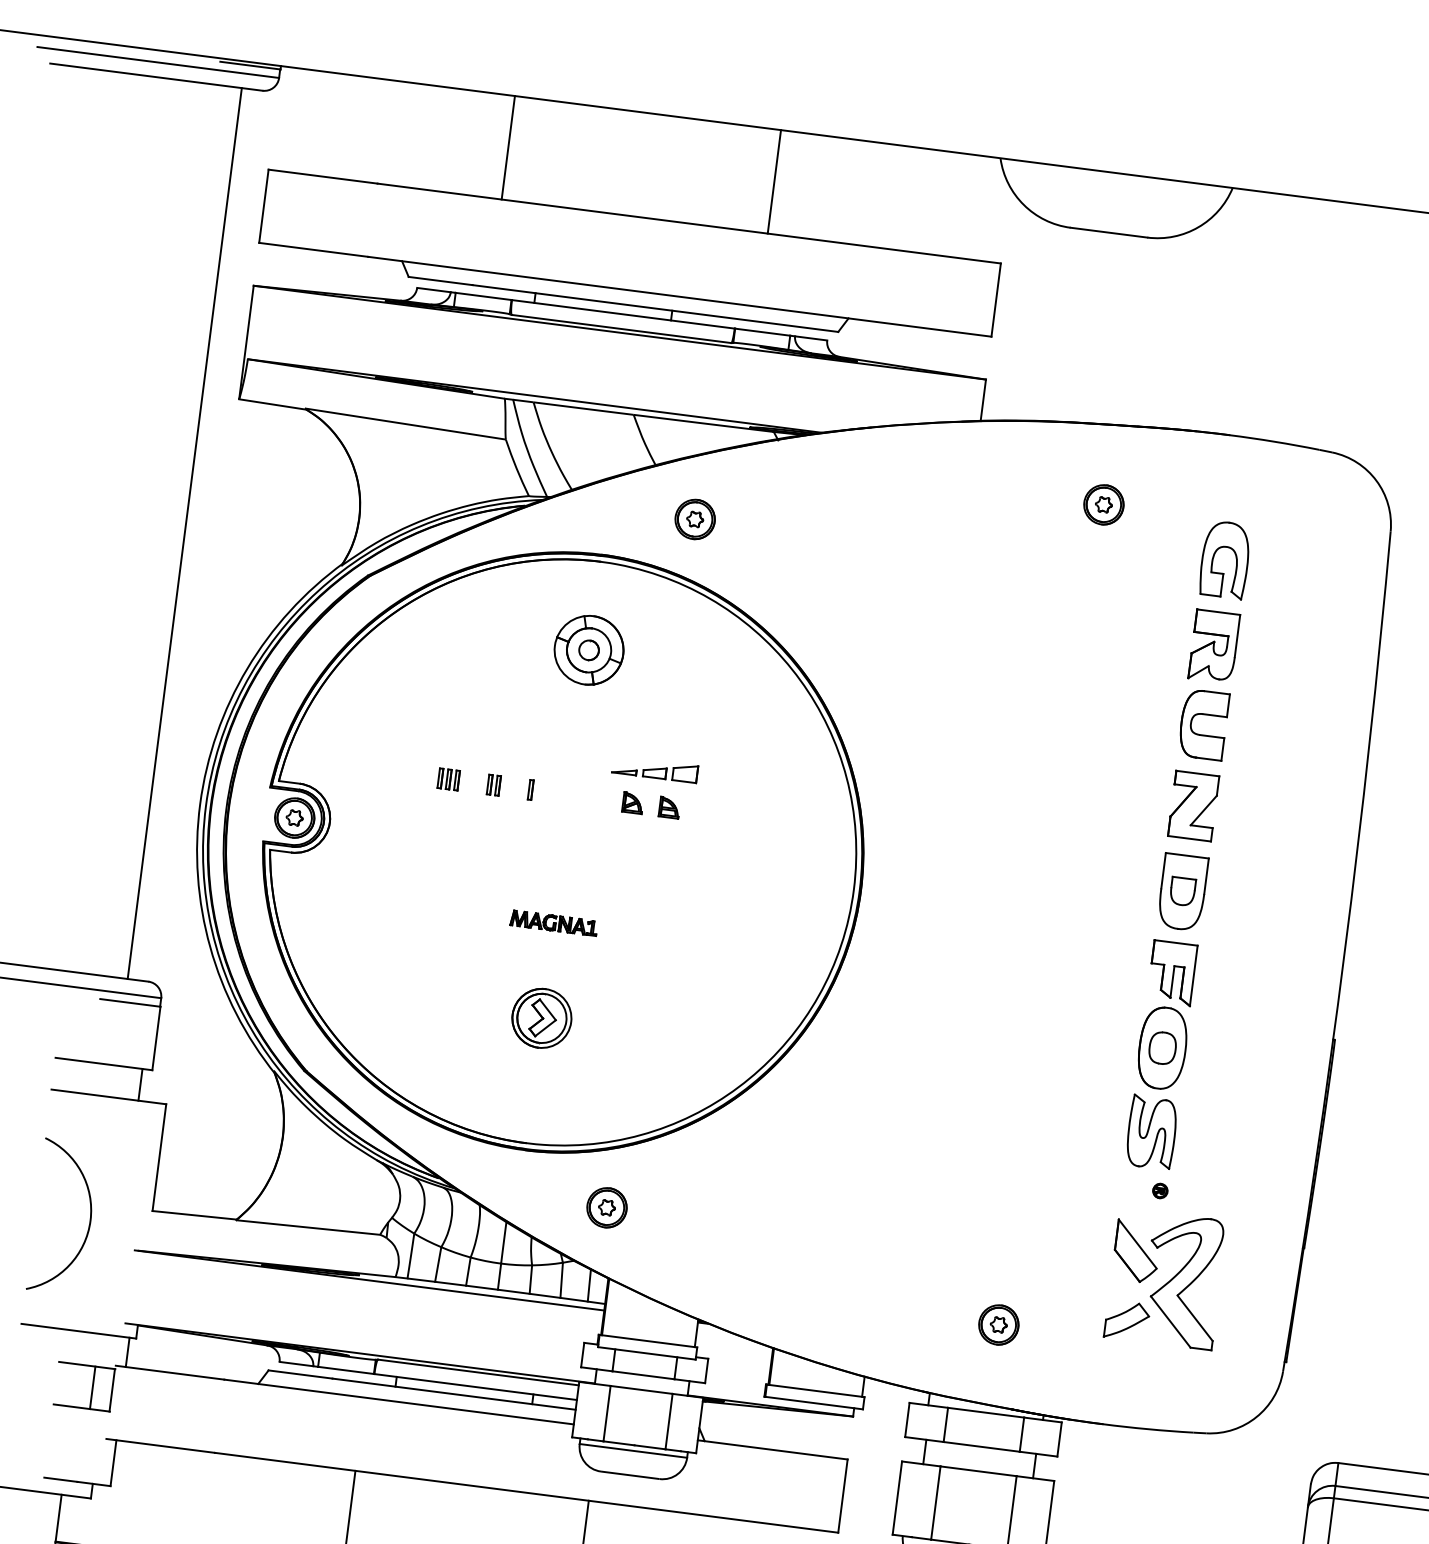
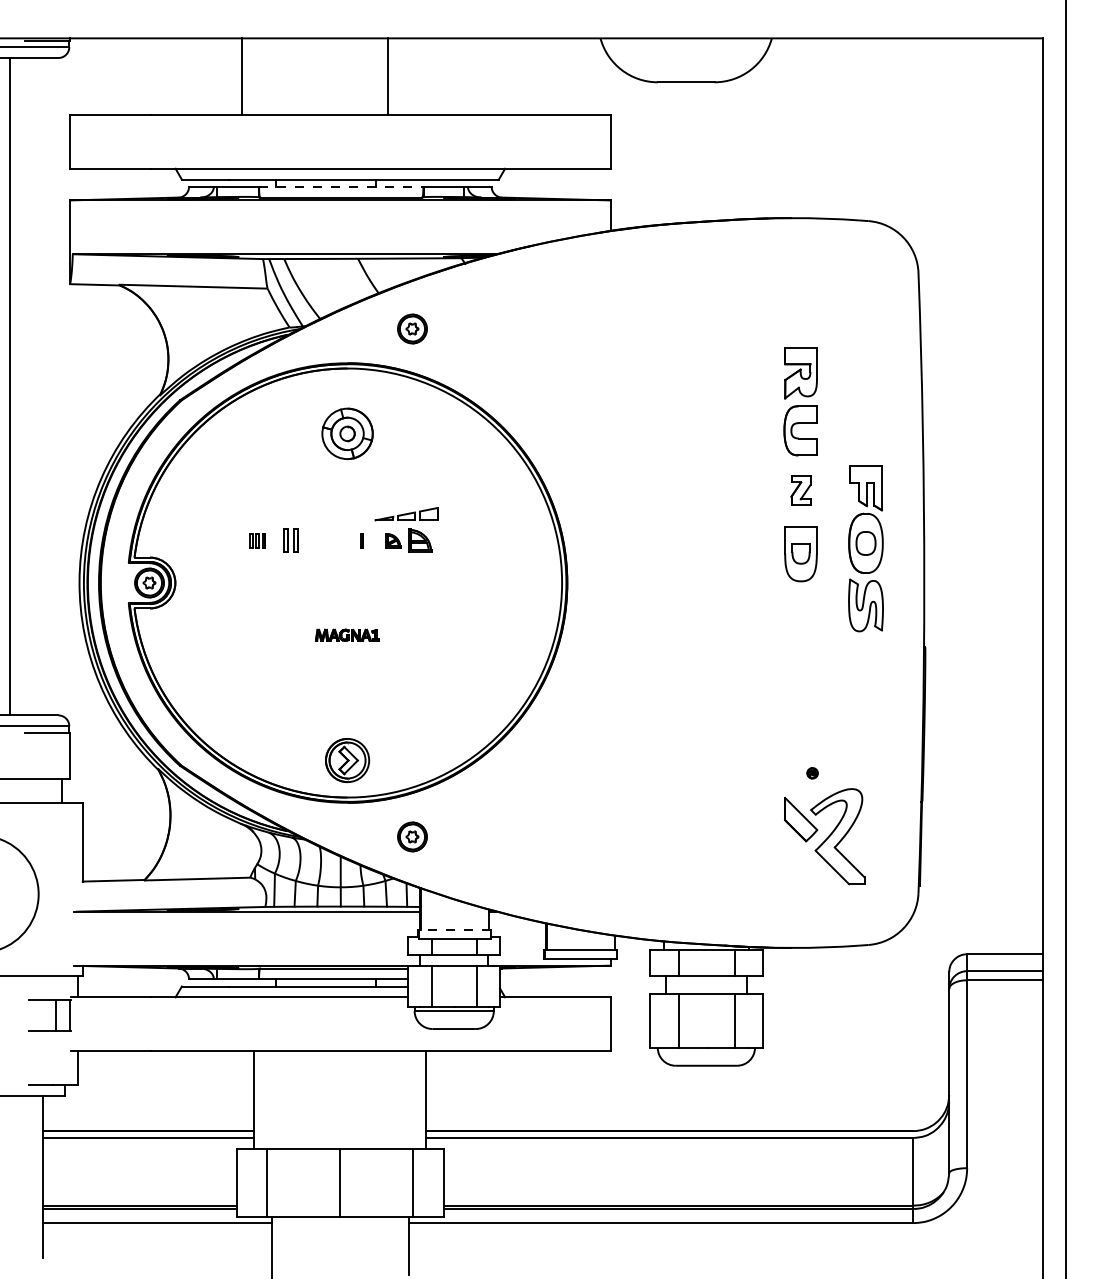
line: (774, 181) -> (387, 76), moved
line: (623, 314) -> (341, 186), solid -> dashed
part: (1103, 504) -> (707, 280), removed
line: (185, 533) -> (10, 386), moved
part: (1215, 556) -> (793, 307), removed
part: (493, 784) -> (290, 540), size x1.6
line: (529, 789) -> (361, 540), moved
part: (1193, 805) -> (800, 490), size x0.6
part: (669, 807) -> (420, 540), size x1.6
part: (541, 1018) -> (347, 760), moved
part: (1161, 1054) -> (865, 548), moved
part: (1127, 1320) -> (800, 870), removed
part: (998, 1324) -> (707, 885), removed
line: (647, 1340) -> (454, 929), solid -> dashed

